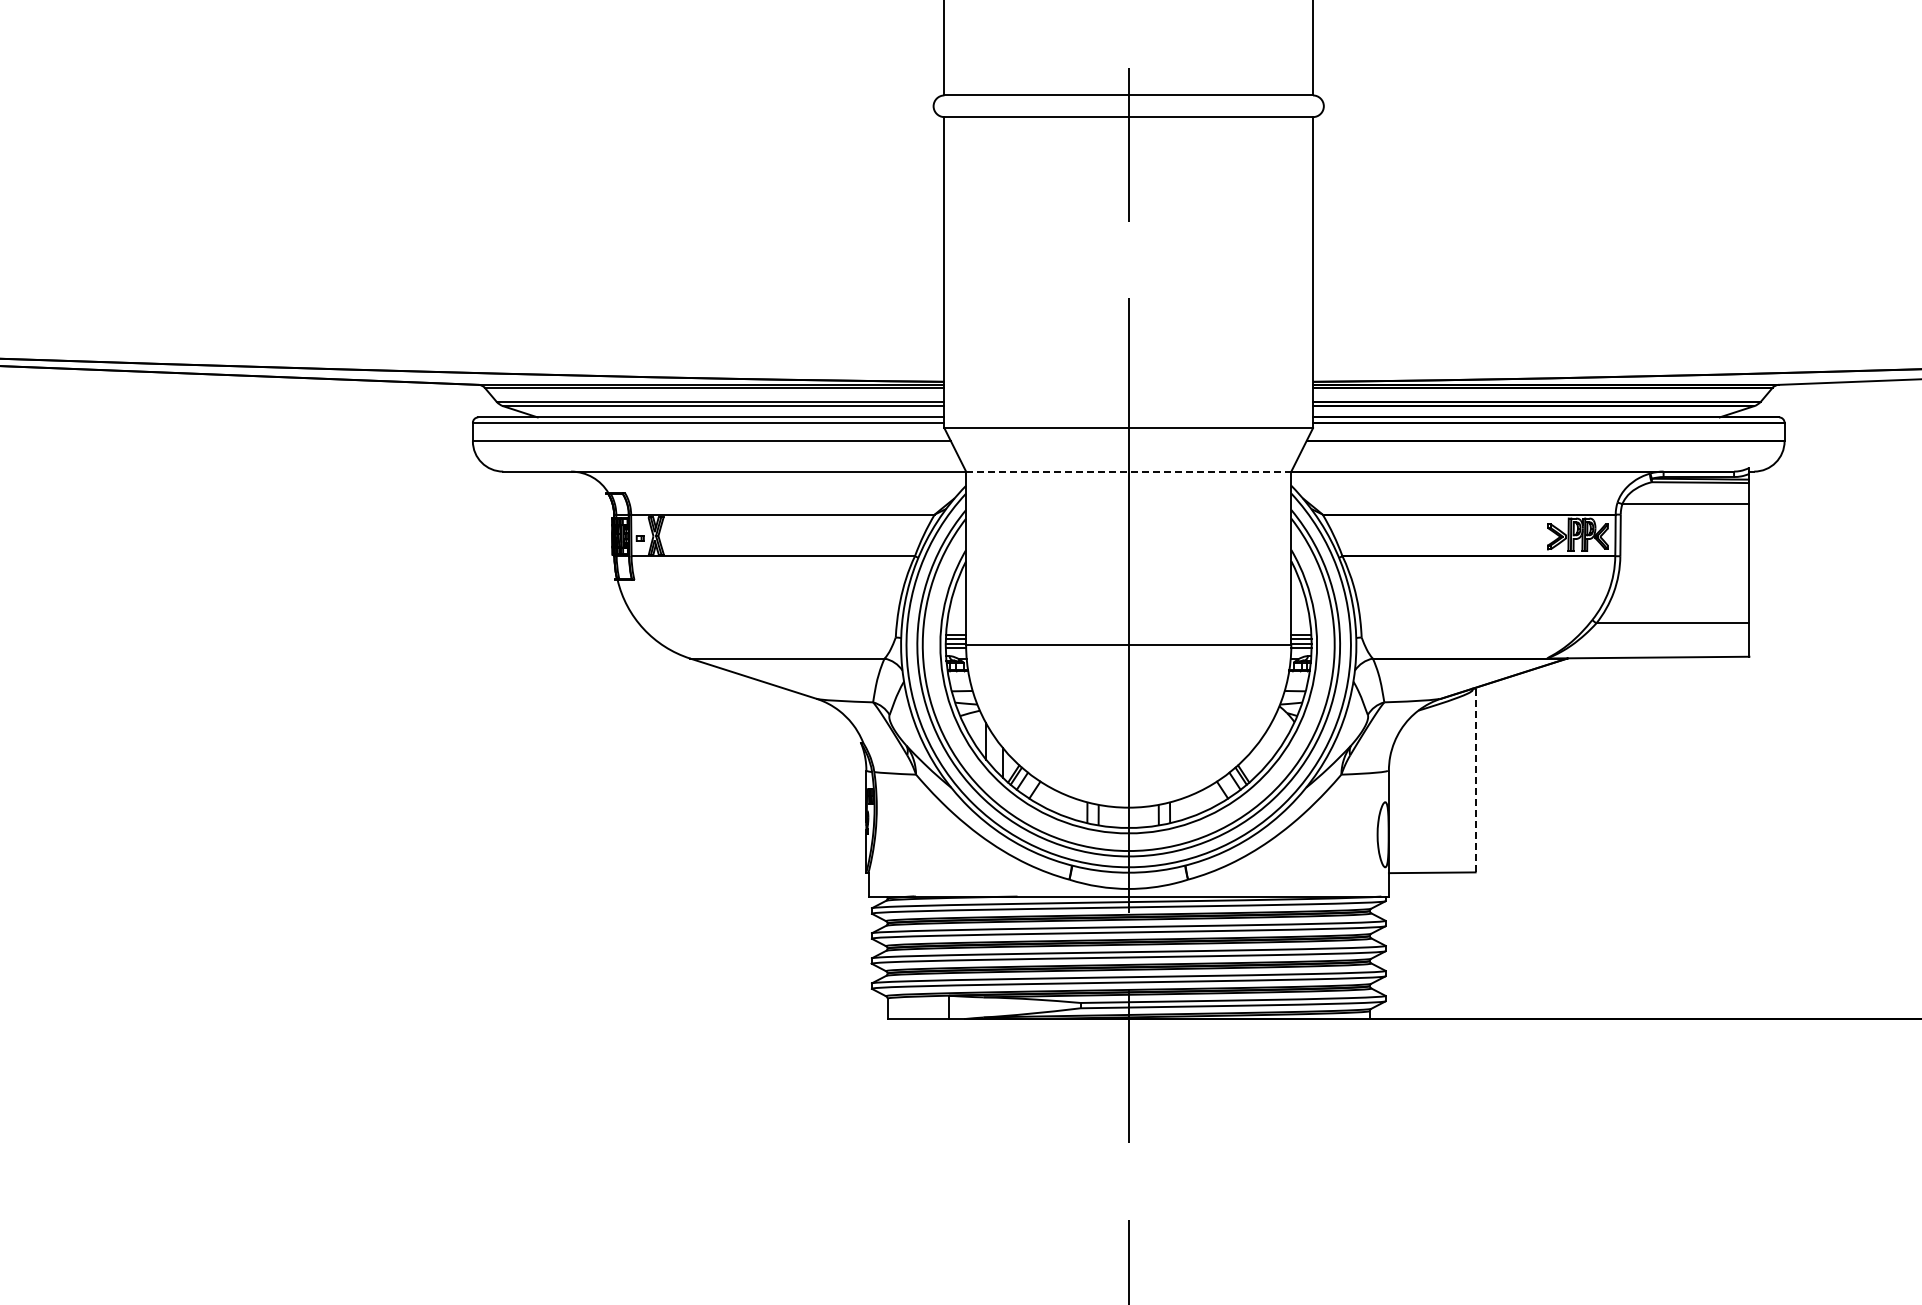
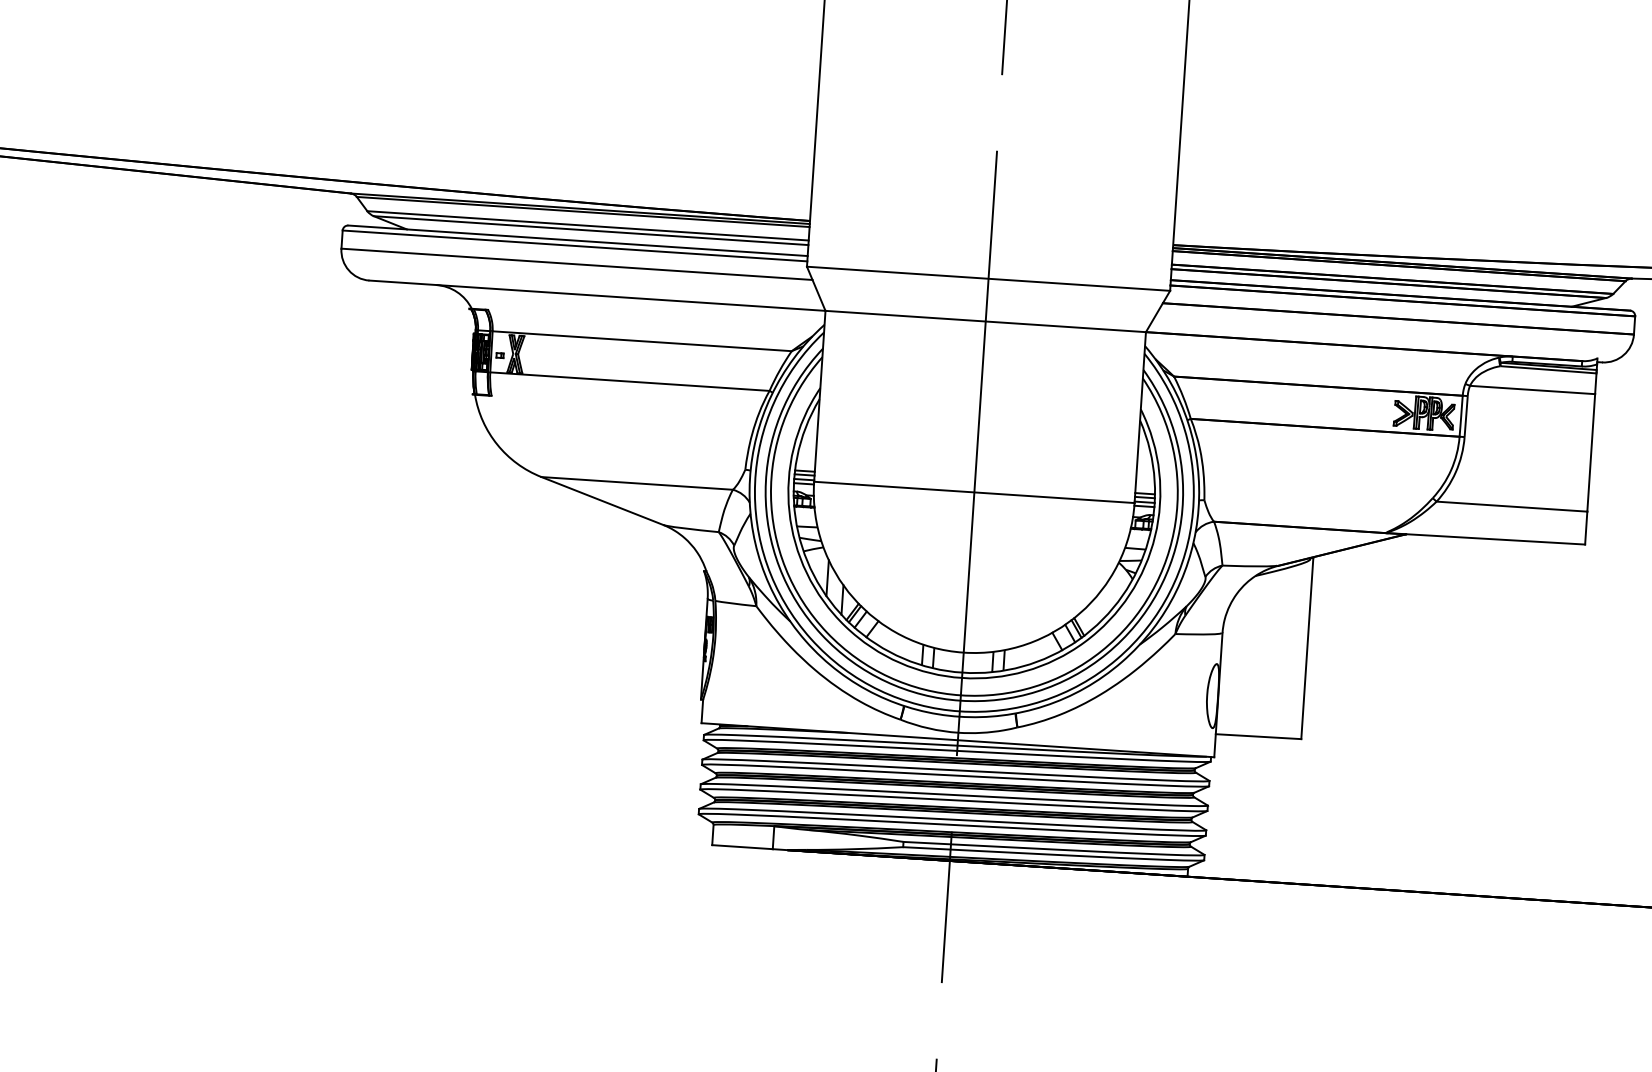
line: (1128, 471) -> (985, 321), dashed -> solid
line: (1475, 780) -> (1307, 648), dashed -> solid

